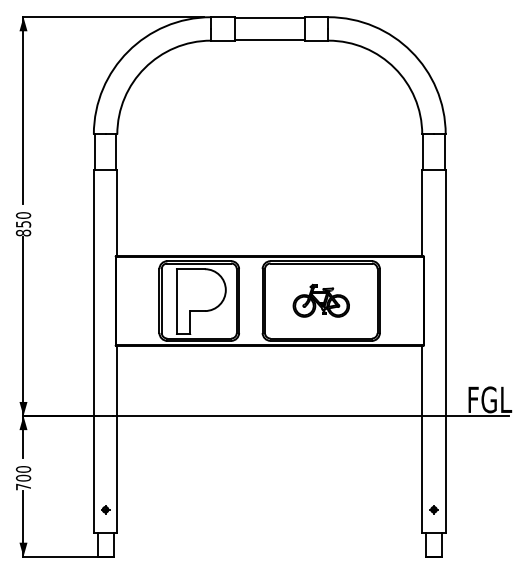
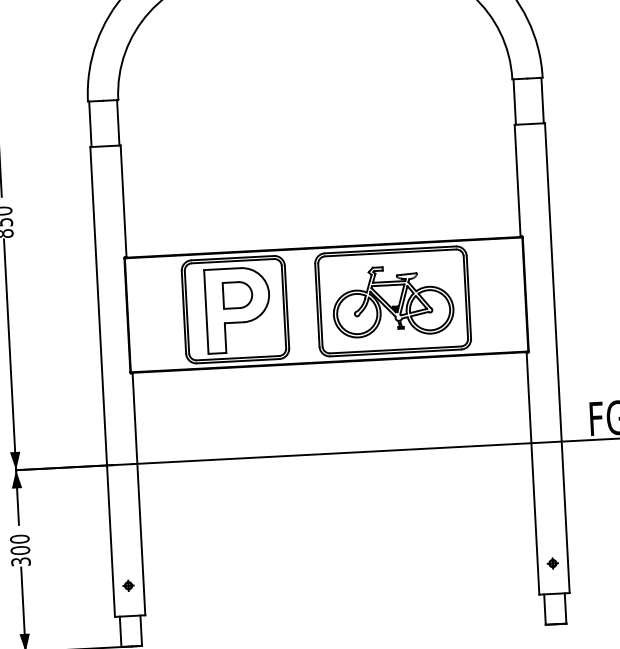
part: (201, 289) -> (237, 294), added
part: (321, 300) -> (393, 300), size x1.67
text: (23, 486) -> (20, 561), 700 -> 300

